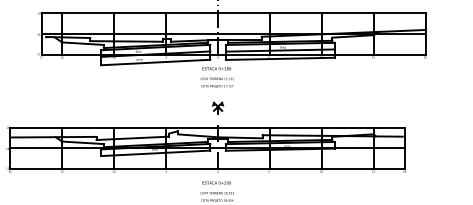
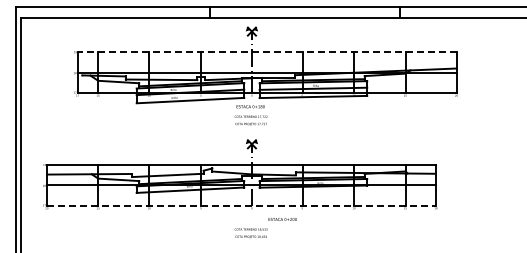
line: (233, 13) -> (267, 52), solid -> dashed
line: (207, 168) -> (241, 205), solid -> dashed
text: (216, 183) -> (282, 219), moved

